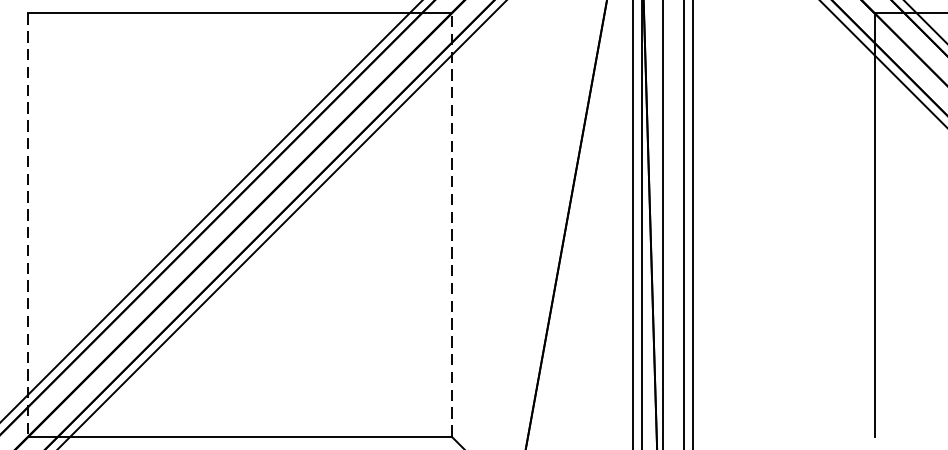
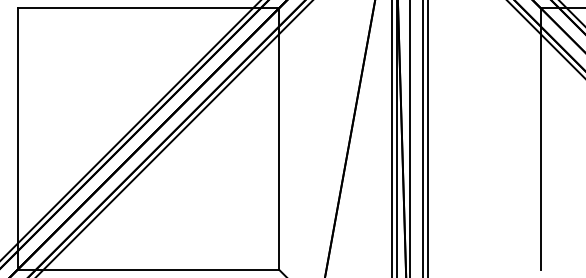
line: (28, 224) -> (17, 138), dashed -> solid
line: (452, 224) -> (279, 138), dashed -> solid

